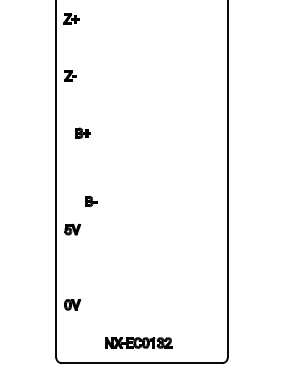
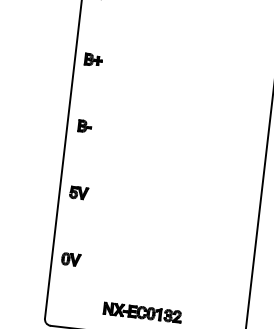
part: (82, 132) -> (93, 59), moved
part: (91, 201) -> (85, 126), moved
part: (72, 229) -> (78, 192), moved

